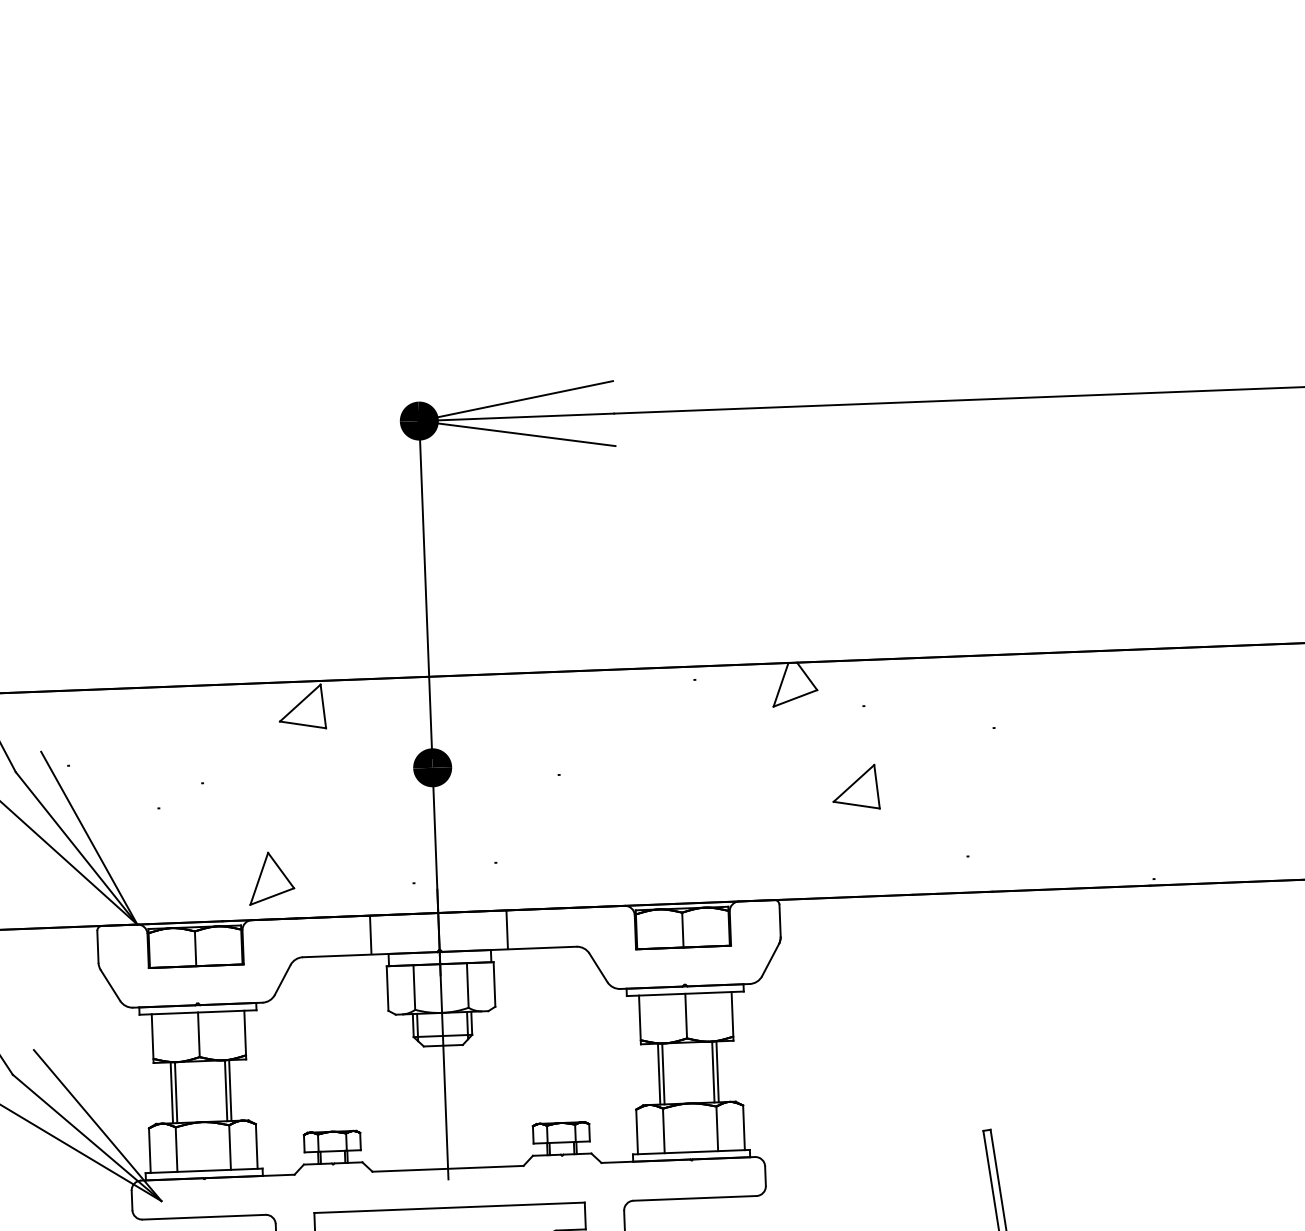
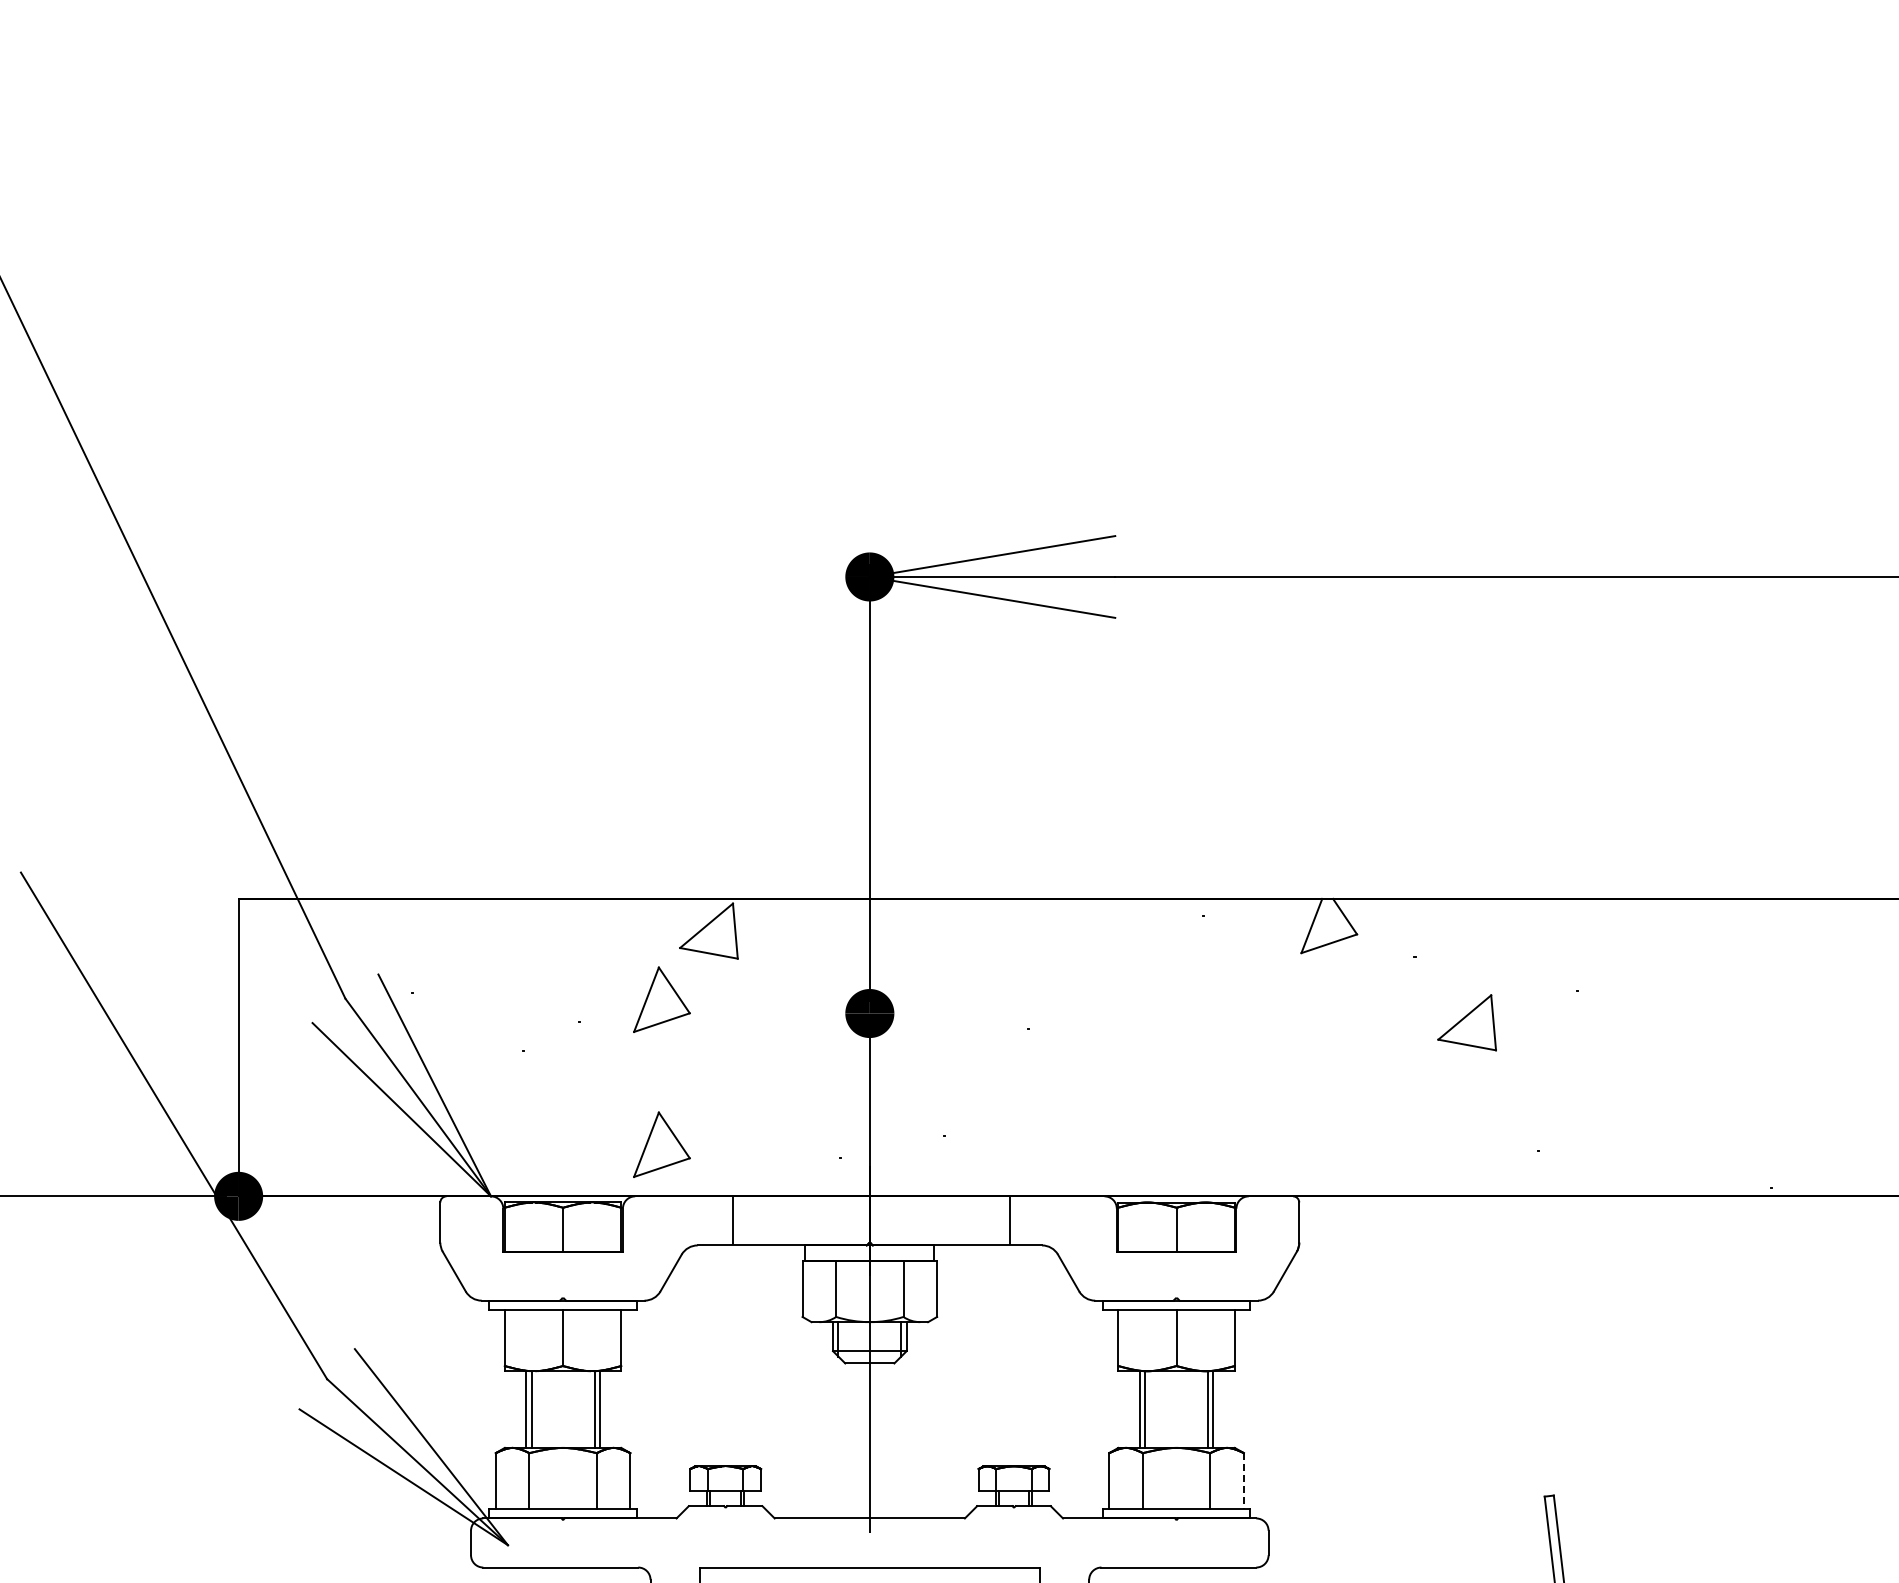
part: (266, 763) -> (661, 999), added
part: (855, 787) -> (1466, 1022), moved
line: (507, 929) -> (1009, 1220), moved
line: (370, 934) -> (732, 1220), moved
line: (743, 1128) -> (1243, 1481), solid -> dashed

